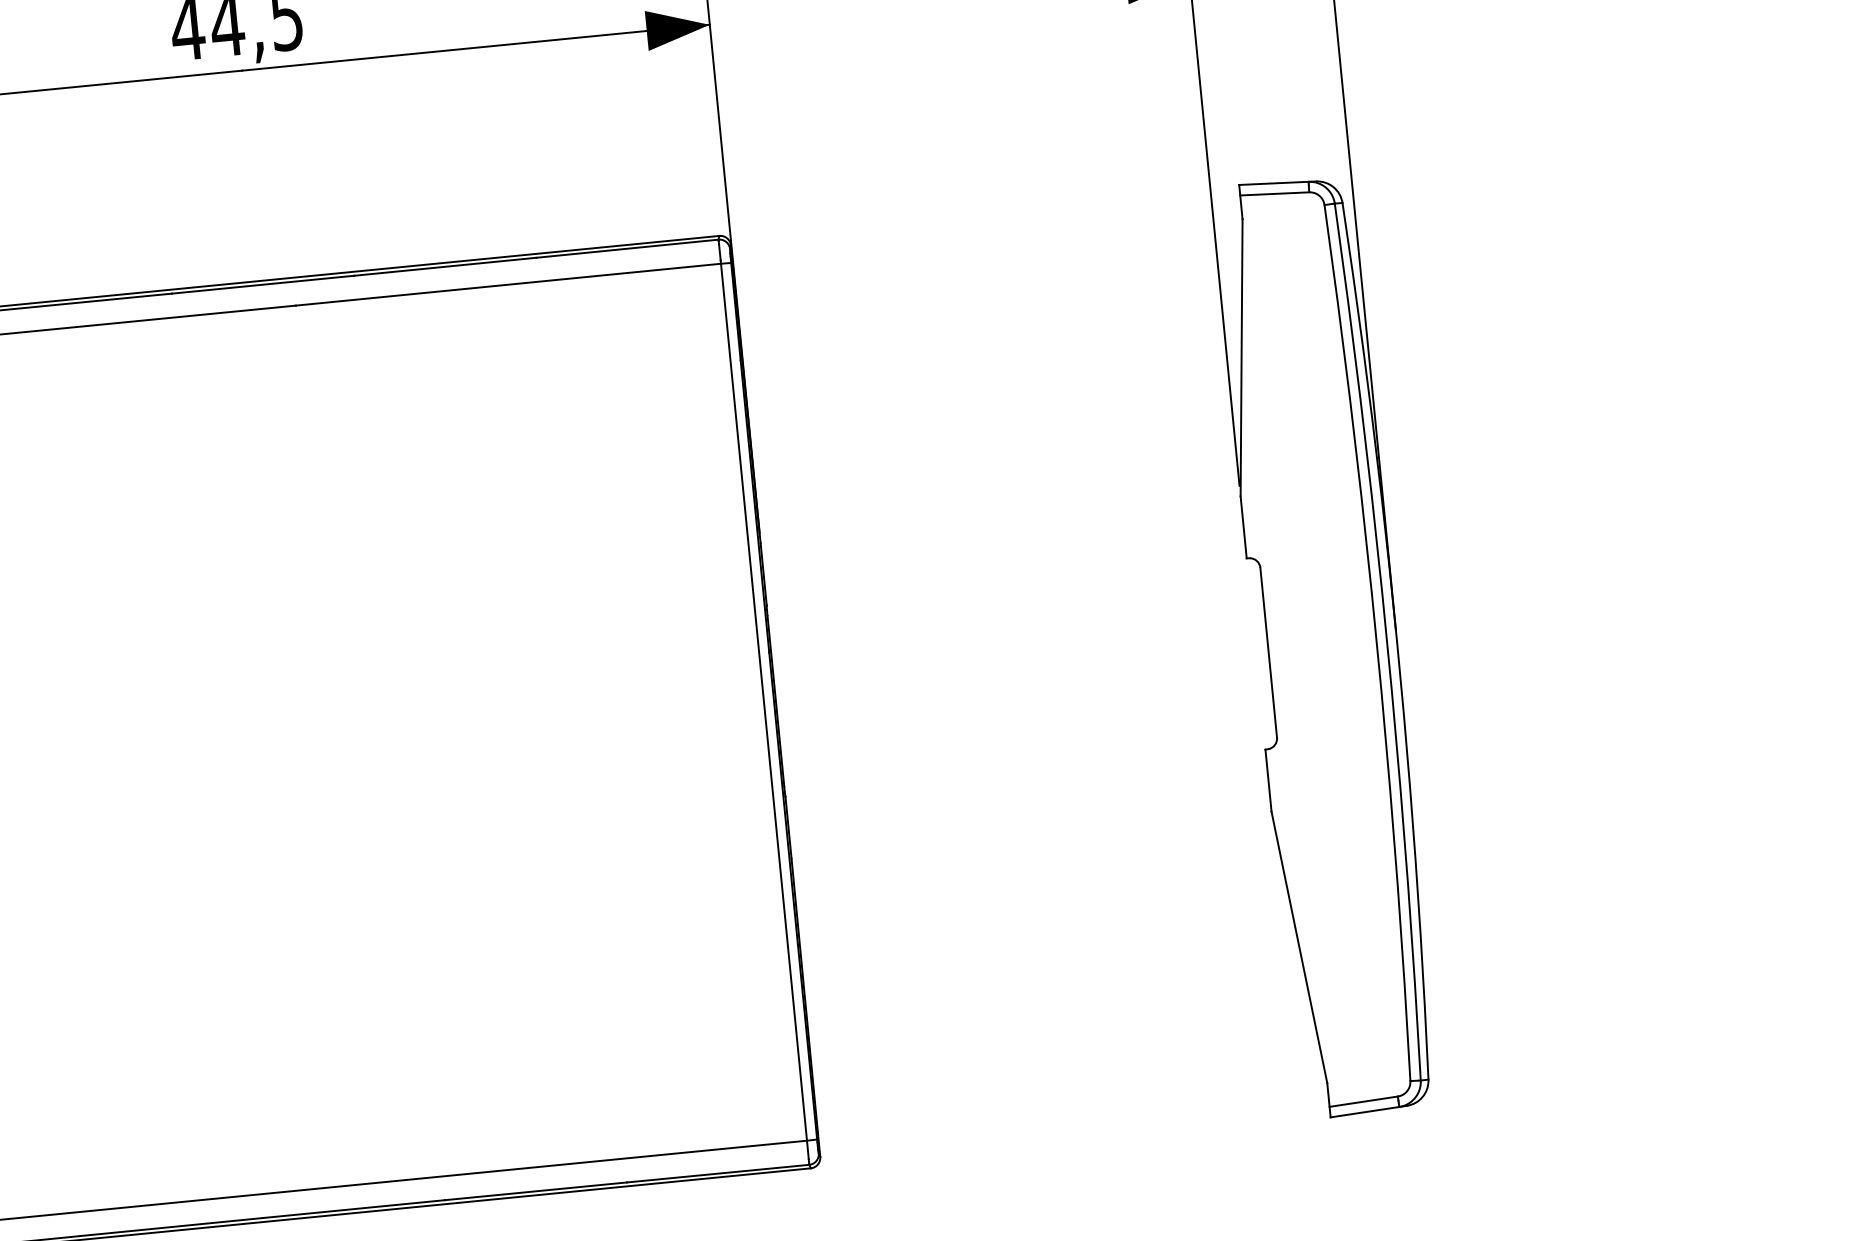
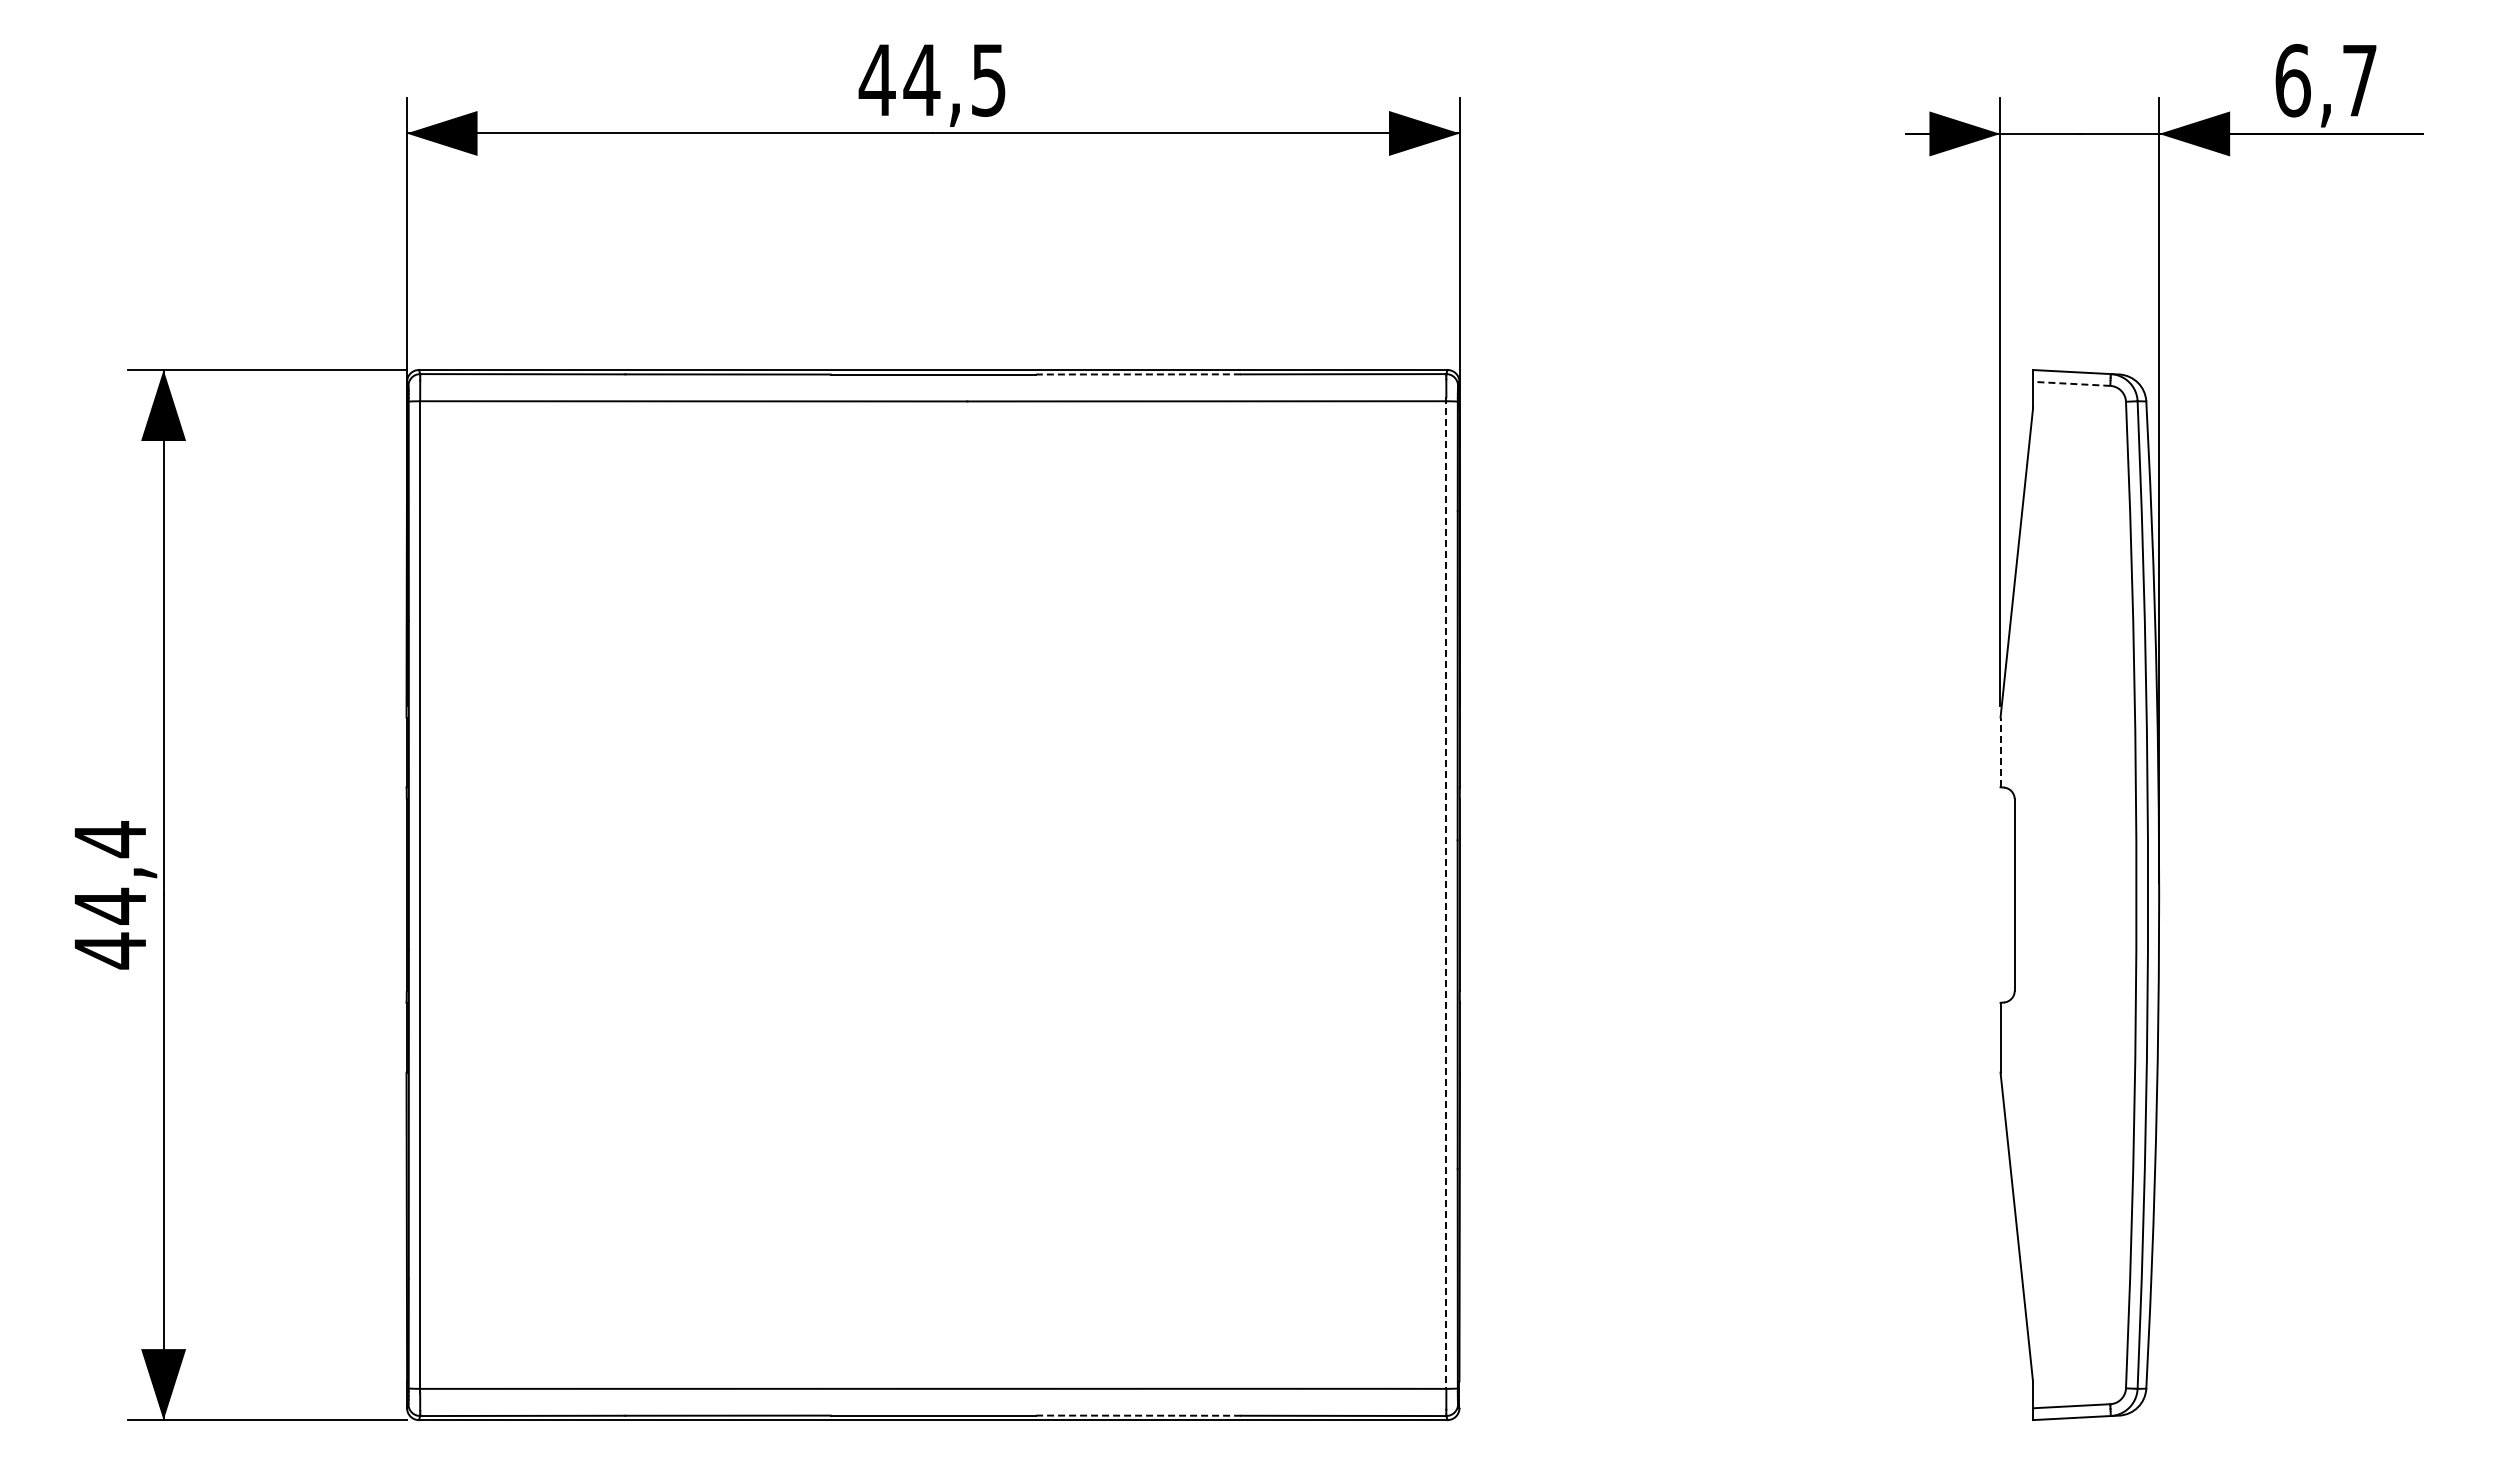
line: (1274, 193) -> (2071, 383), solid -> dashed
line: (445, 266) -> (1138, 374), solid -> dashed
line: (1243, 527) -> (2000, 752), solid -> dashed
line: (763, 700) -> (1446, 893), solid -> dashed
line: (535, 1191) -> (1138, 1415), solid -> dashed

